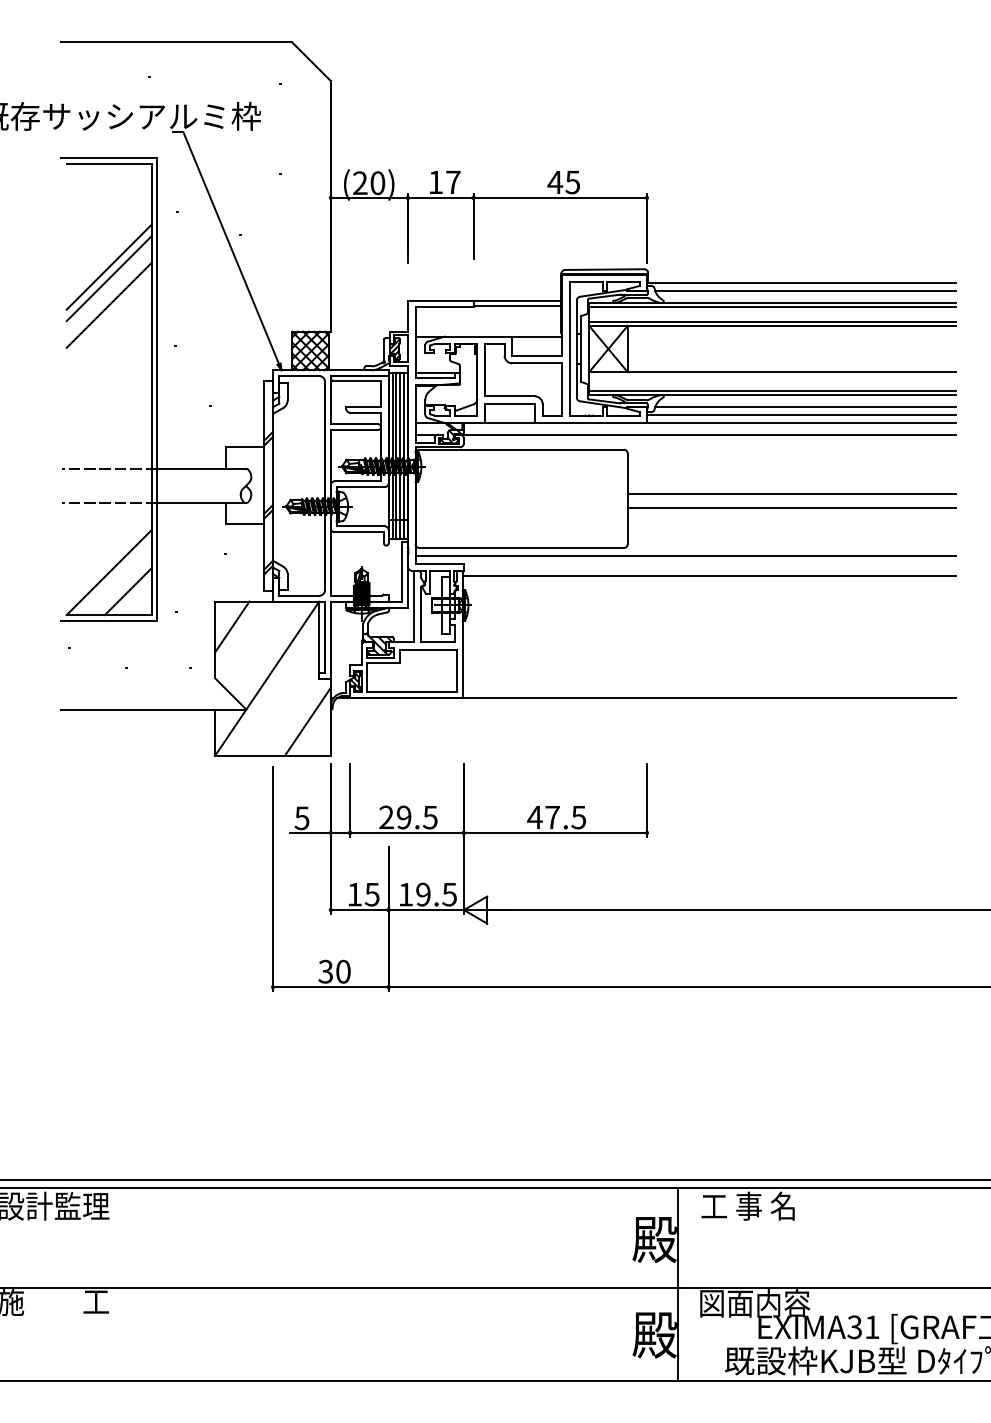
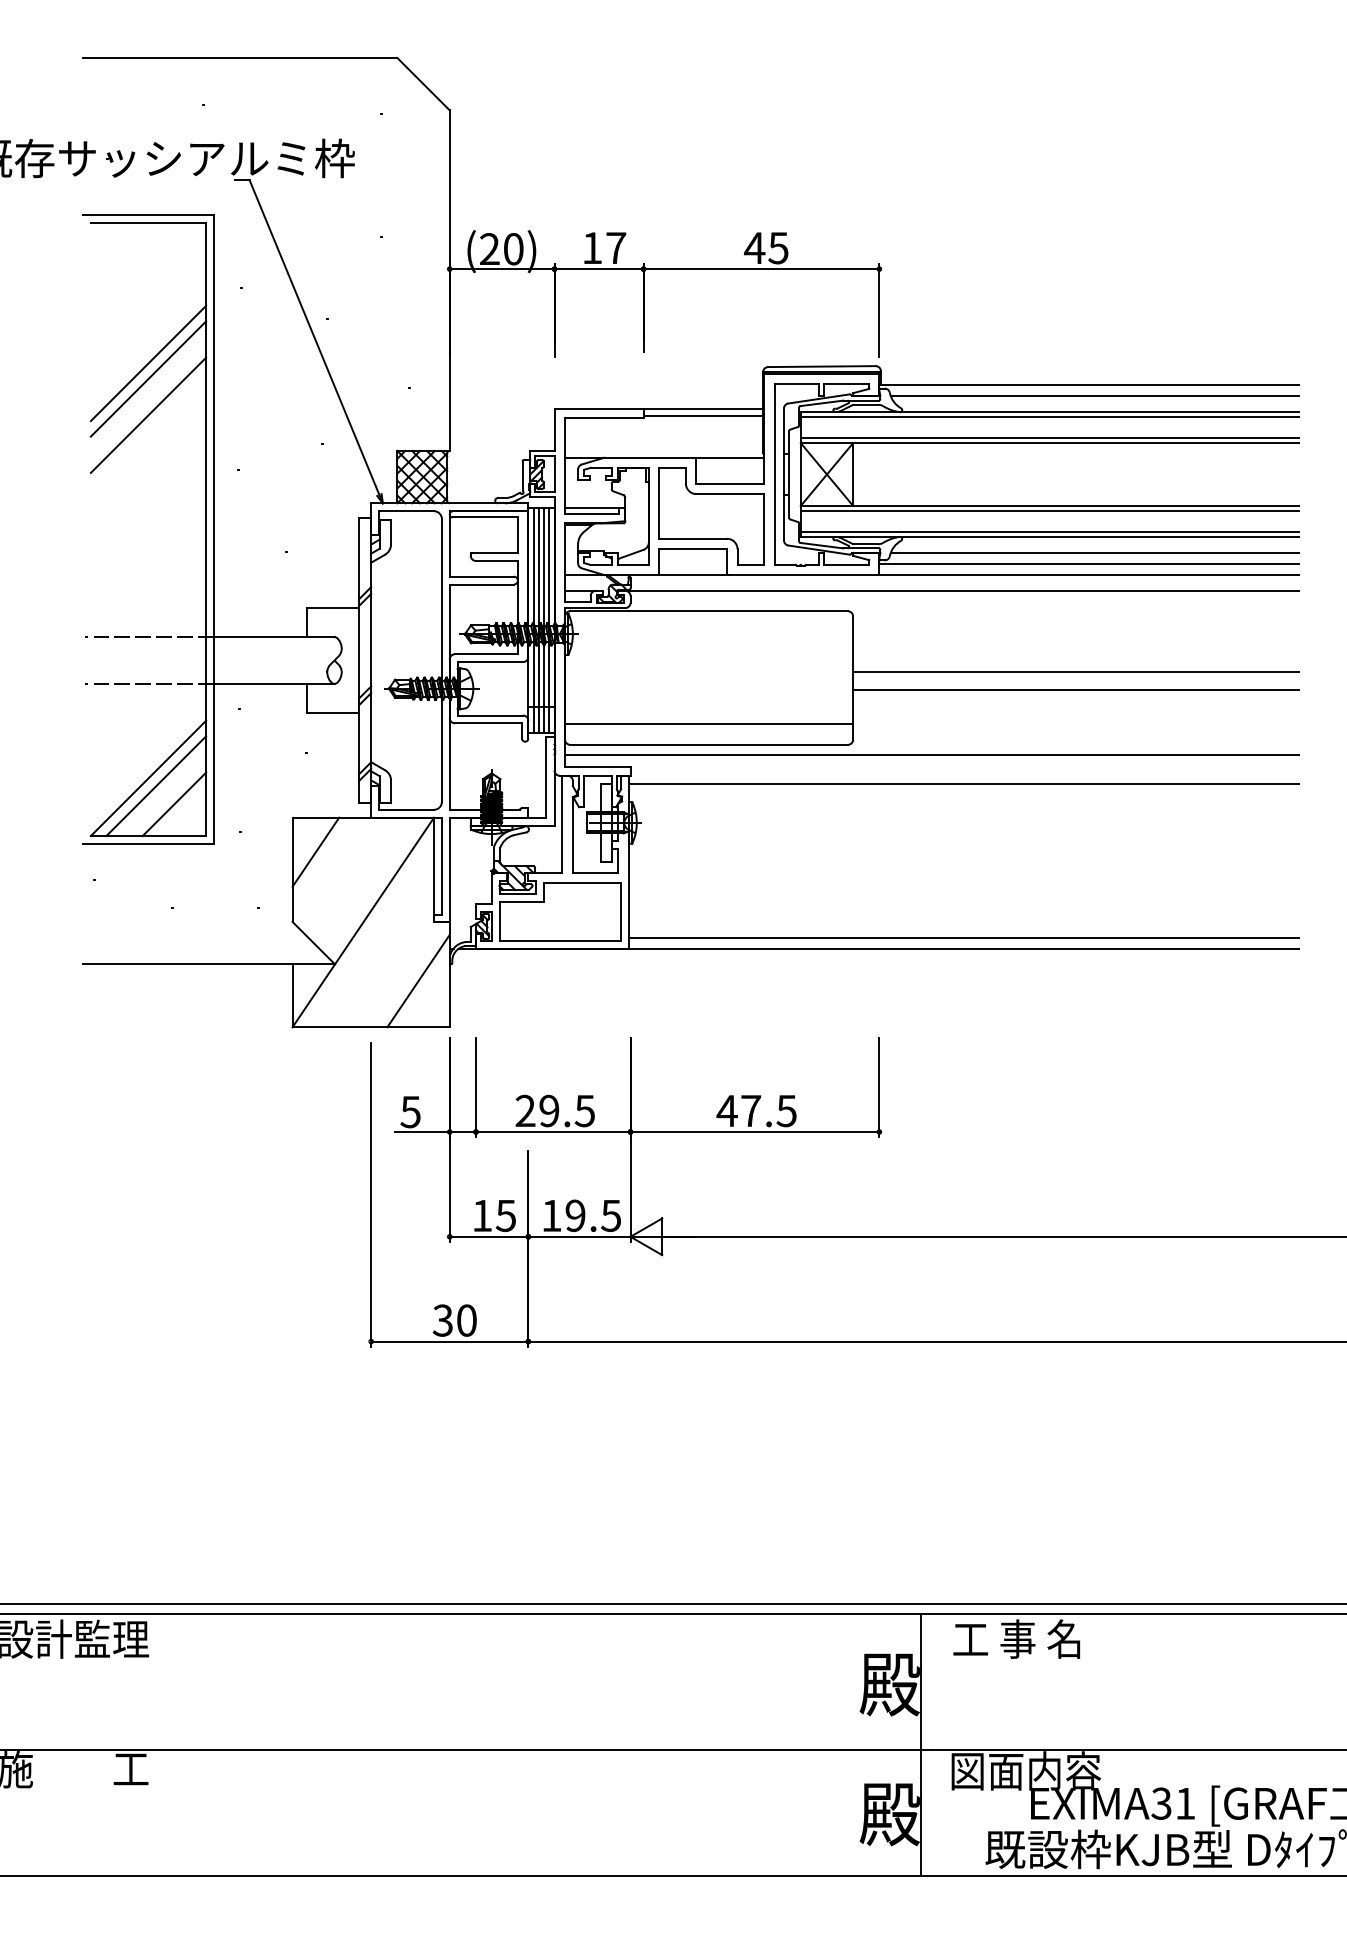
line: (772, 376) -> (1049, 511), added
line: (521, 532) -> (709, 723), added
line: (114, 578) -> (156, 786), added
line: (708, 690) -> (963, 938), added

